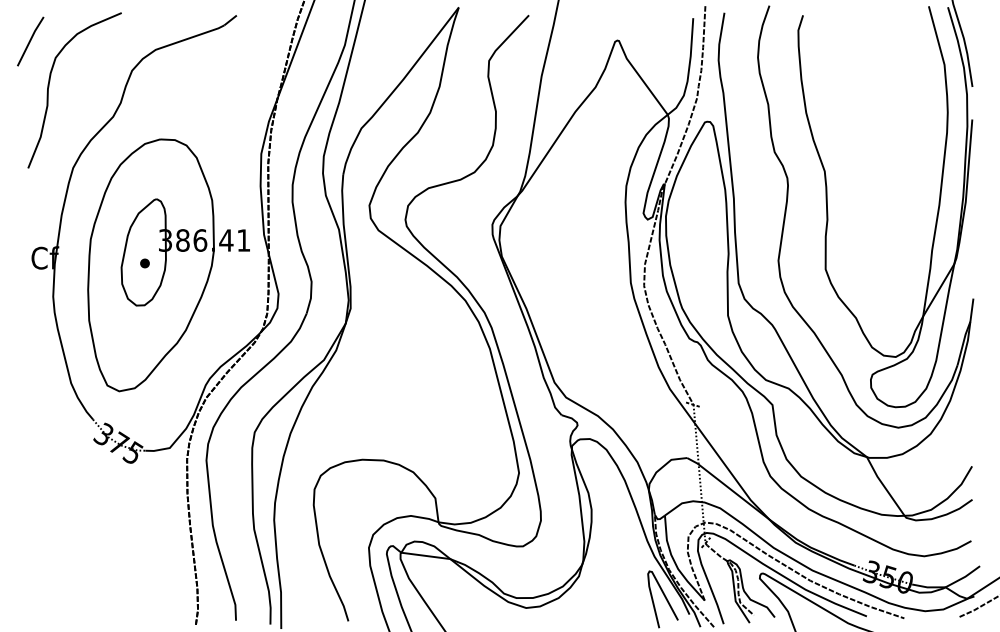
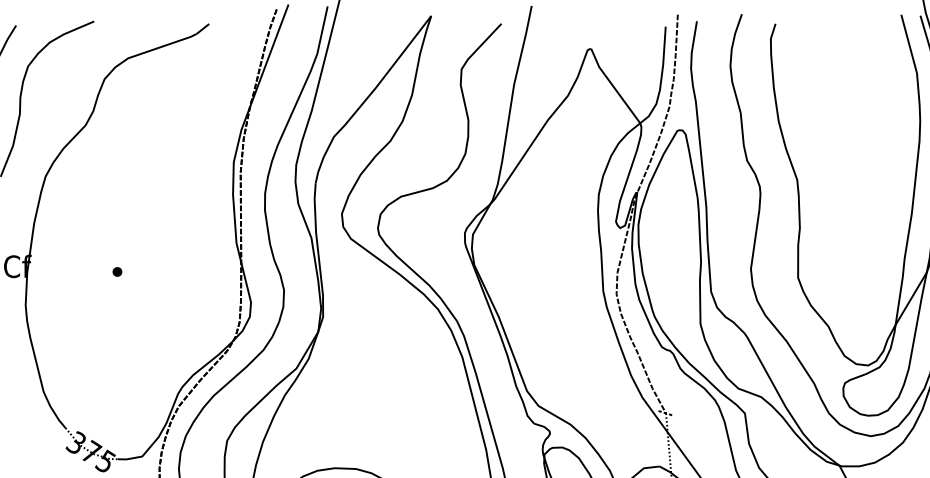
part: (168, 265) -> (140, 273), removed

